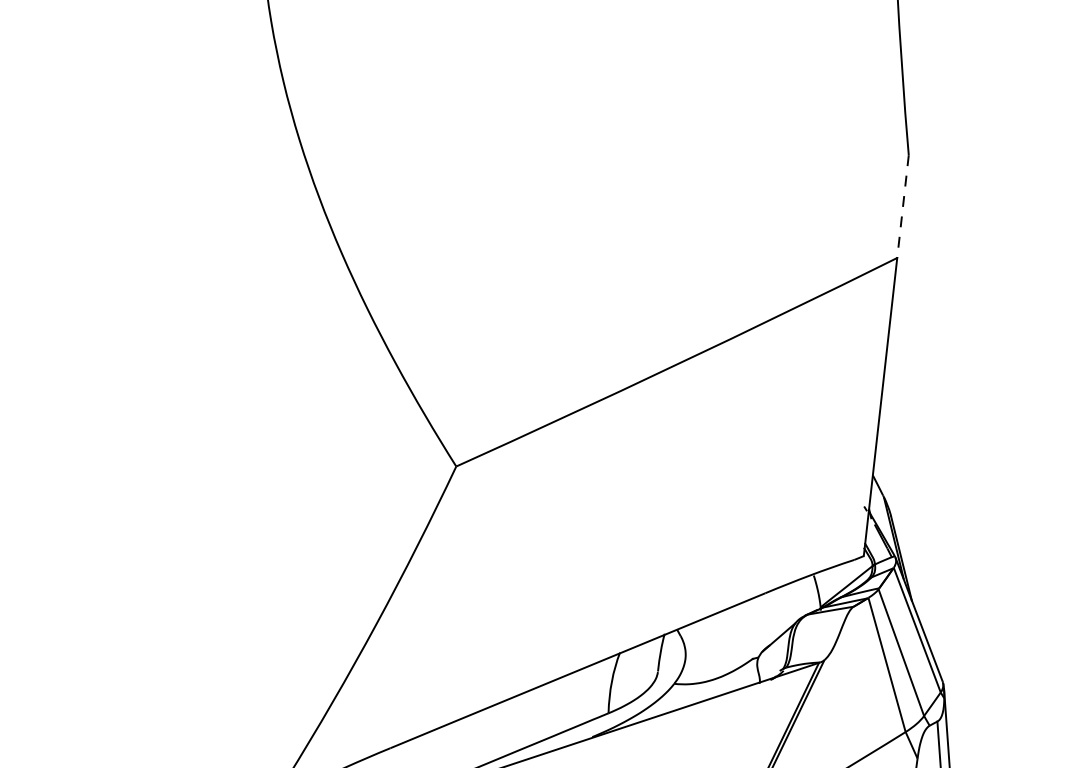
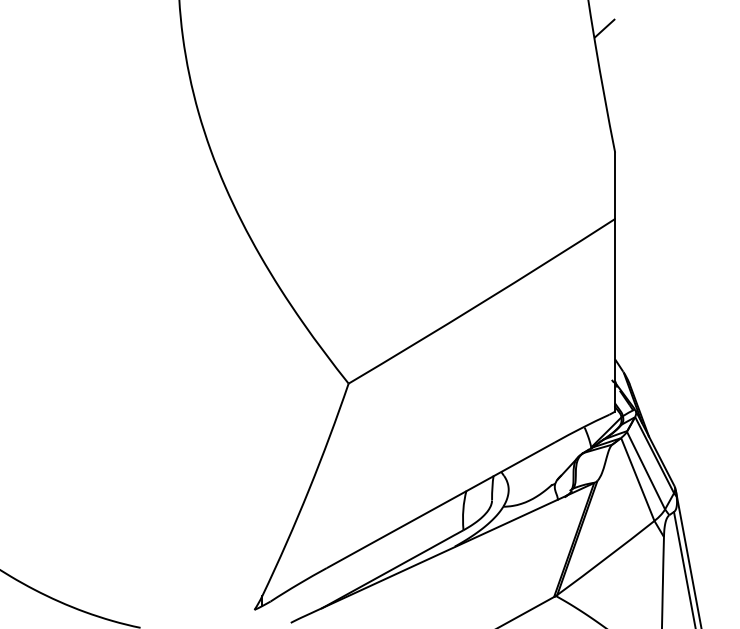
line: (903, 207) -> (615, 186), dashed -> solid

